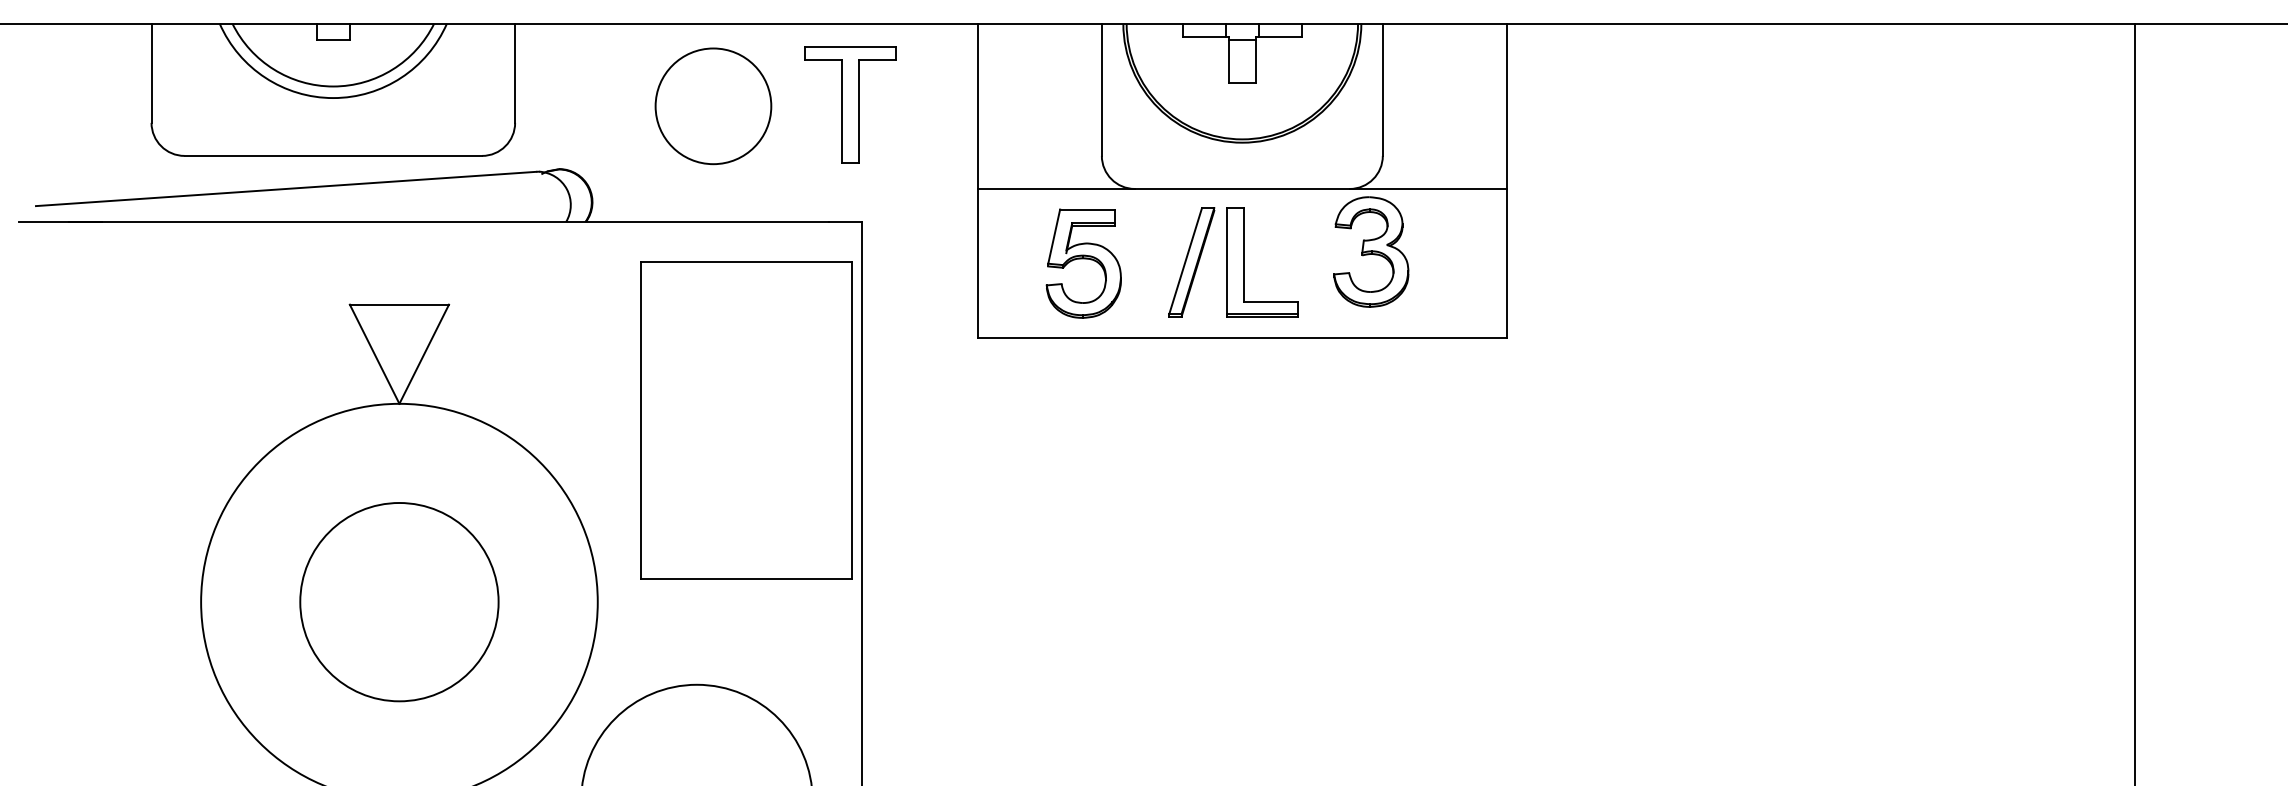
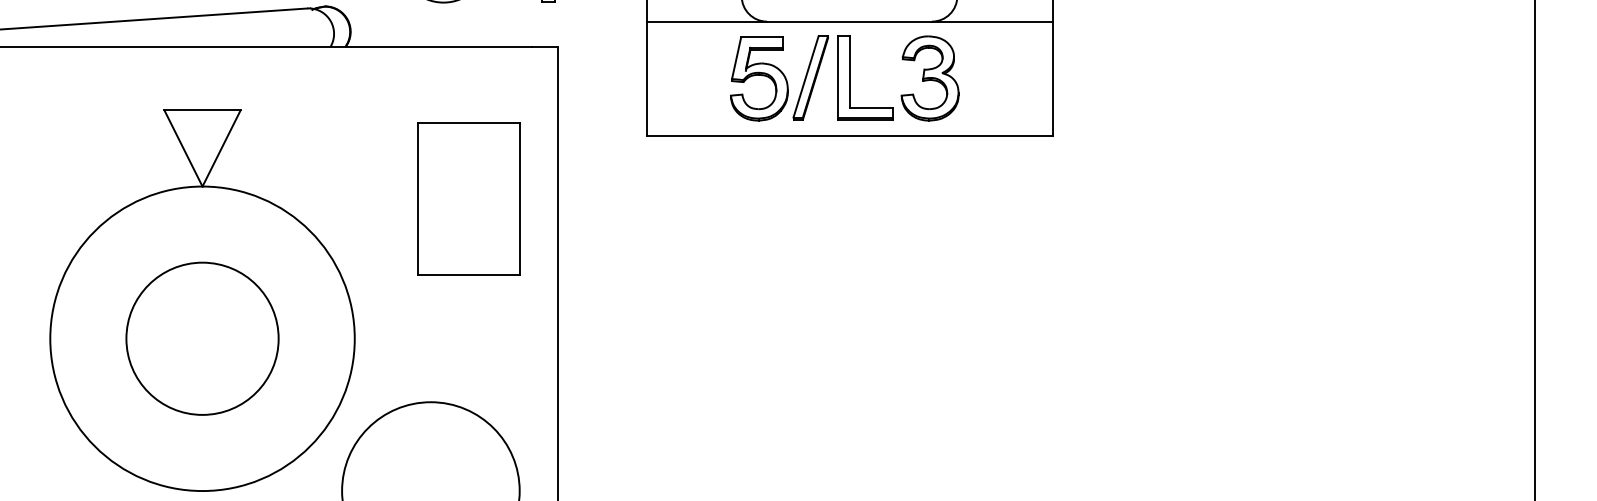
part: (1371, 251) -> (930, 78), moved
part: (1083, 263) -> (759, 78), moved
part: (746, 420) -> (468, 199), size x0.62

